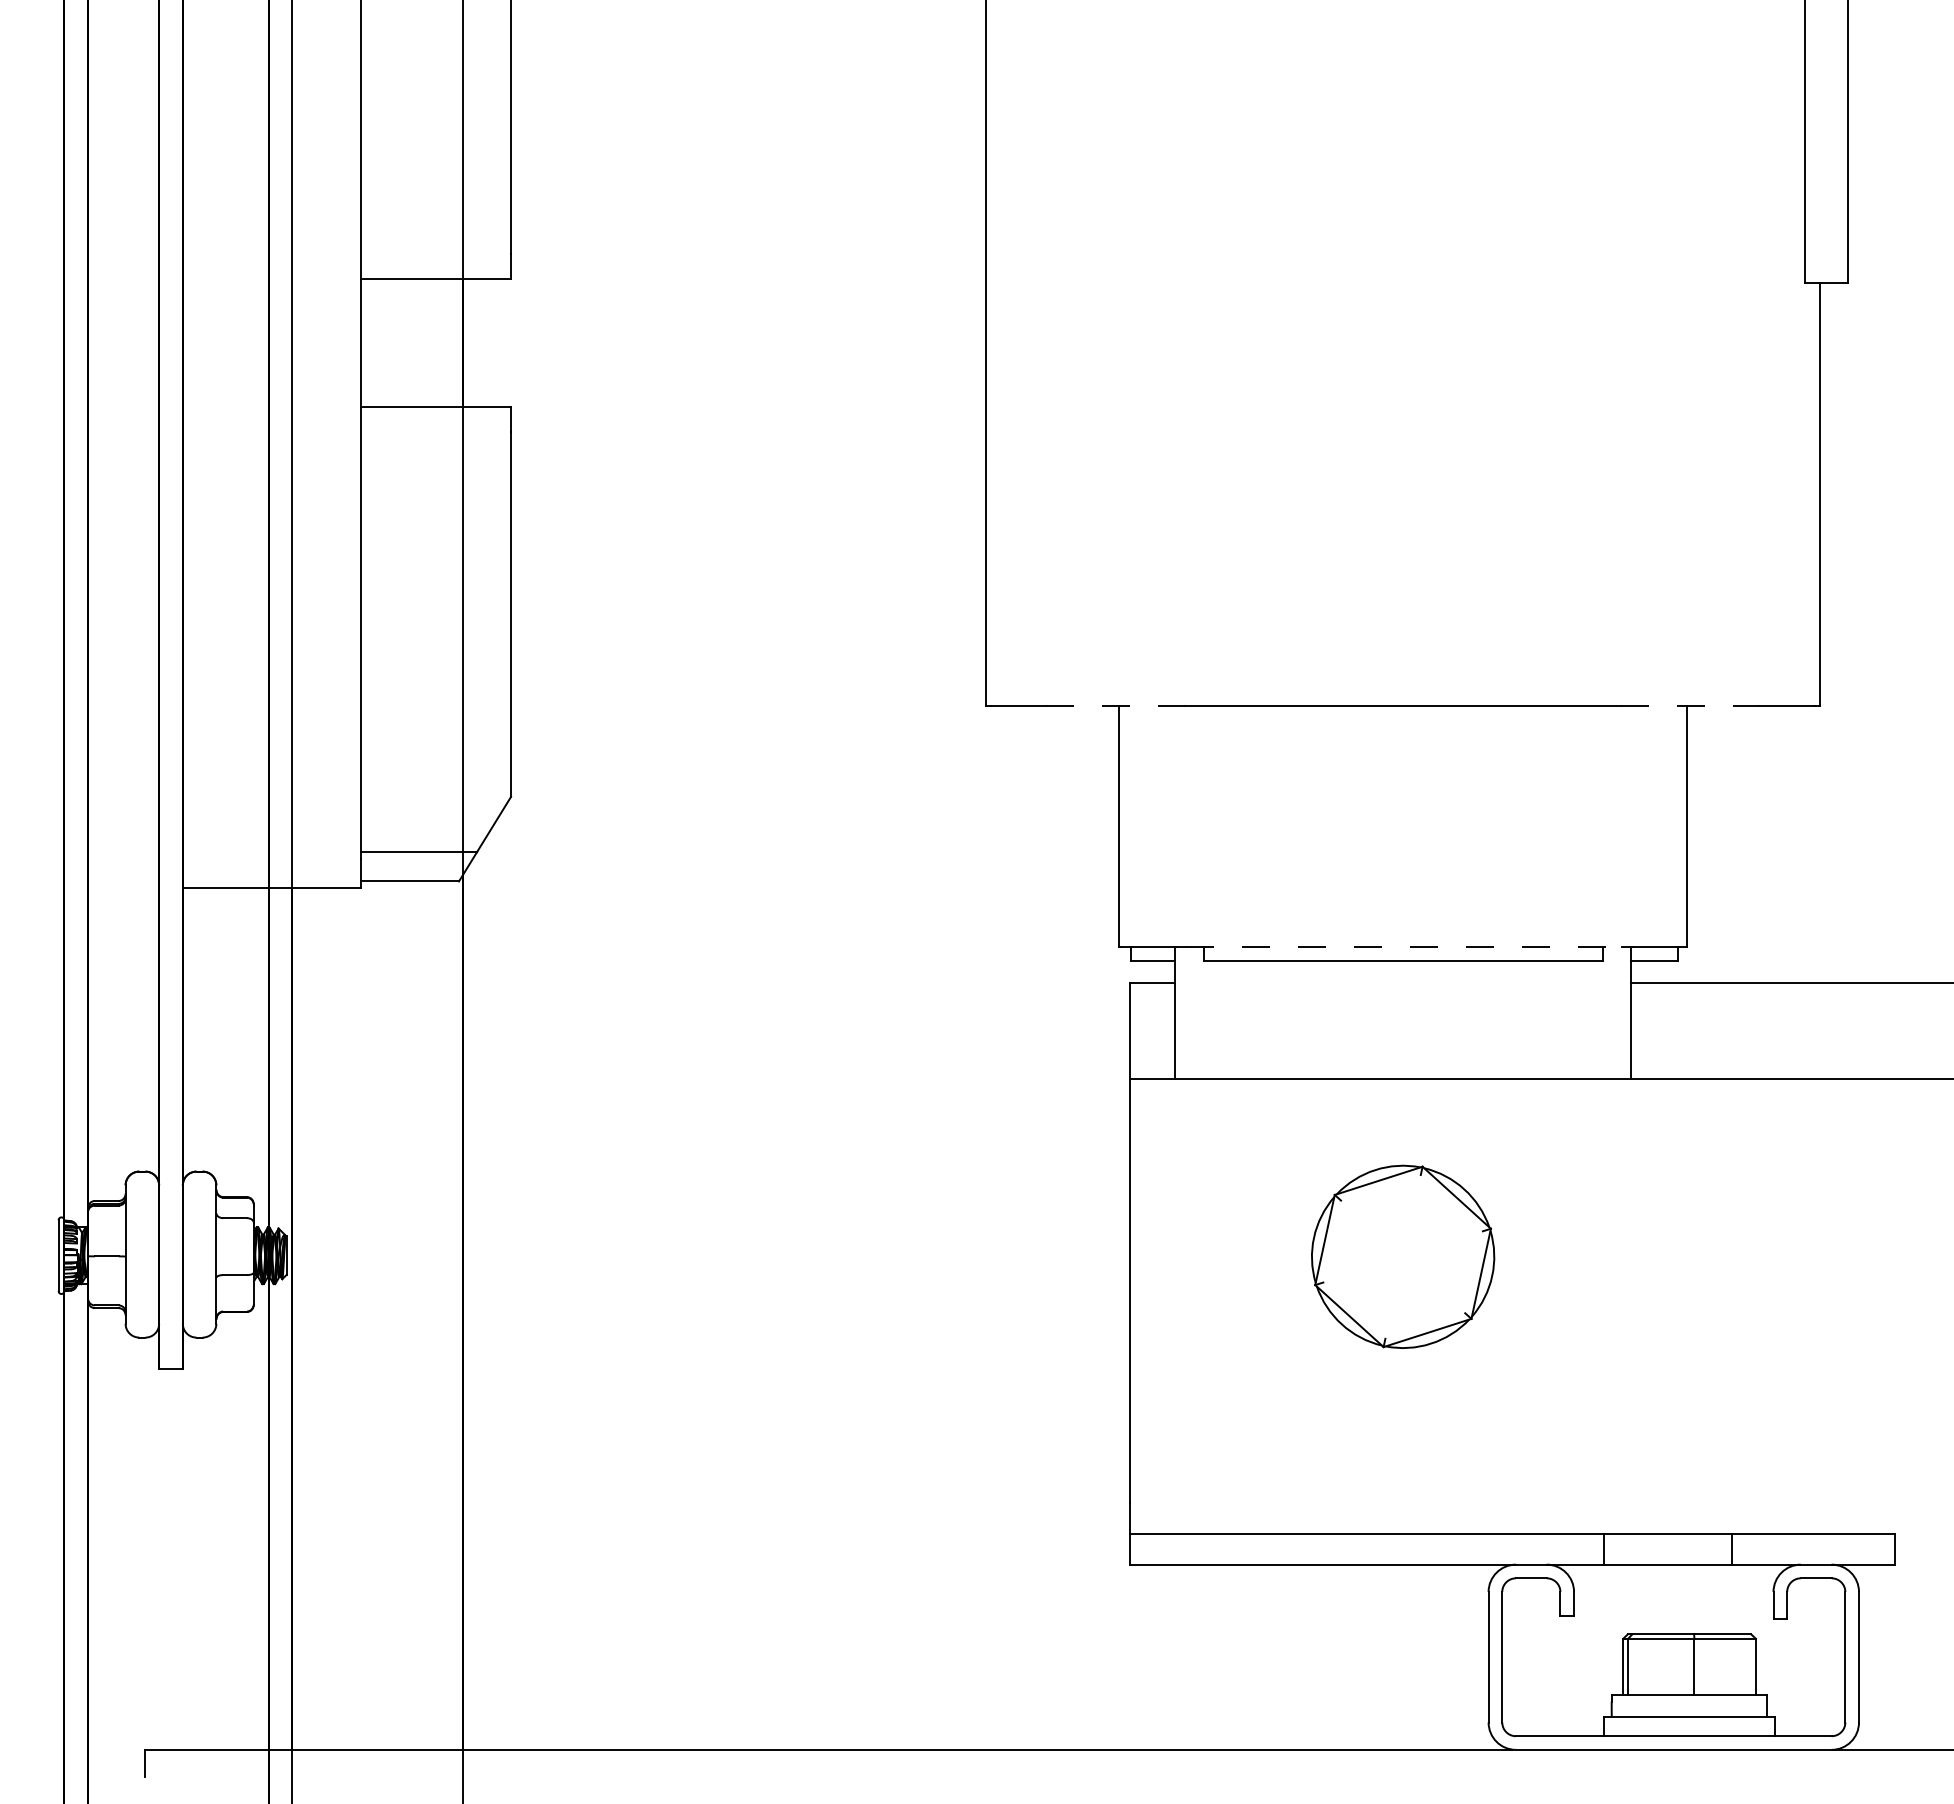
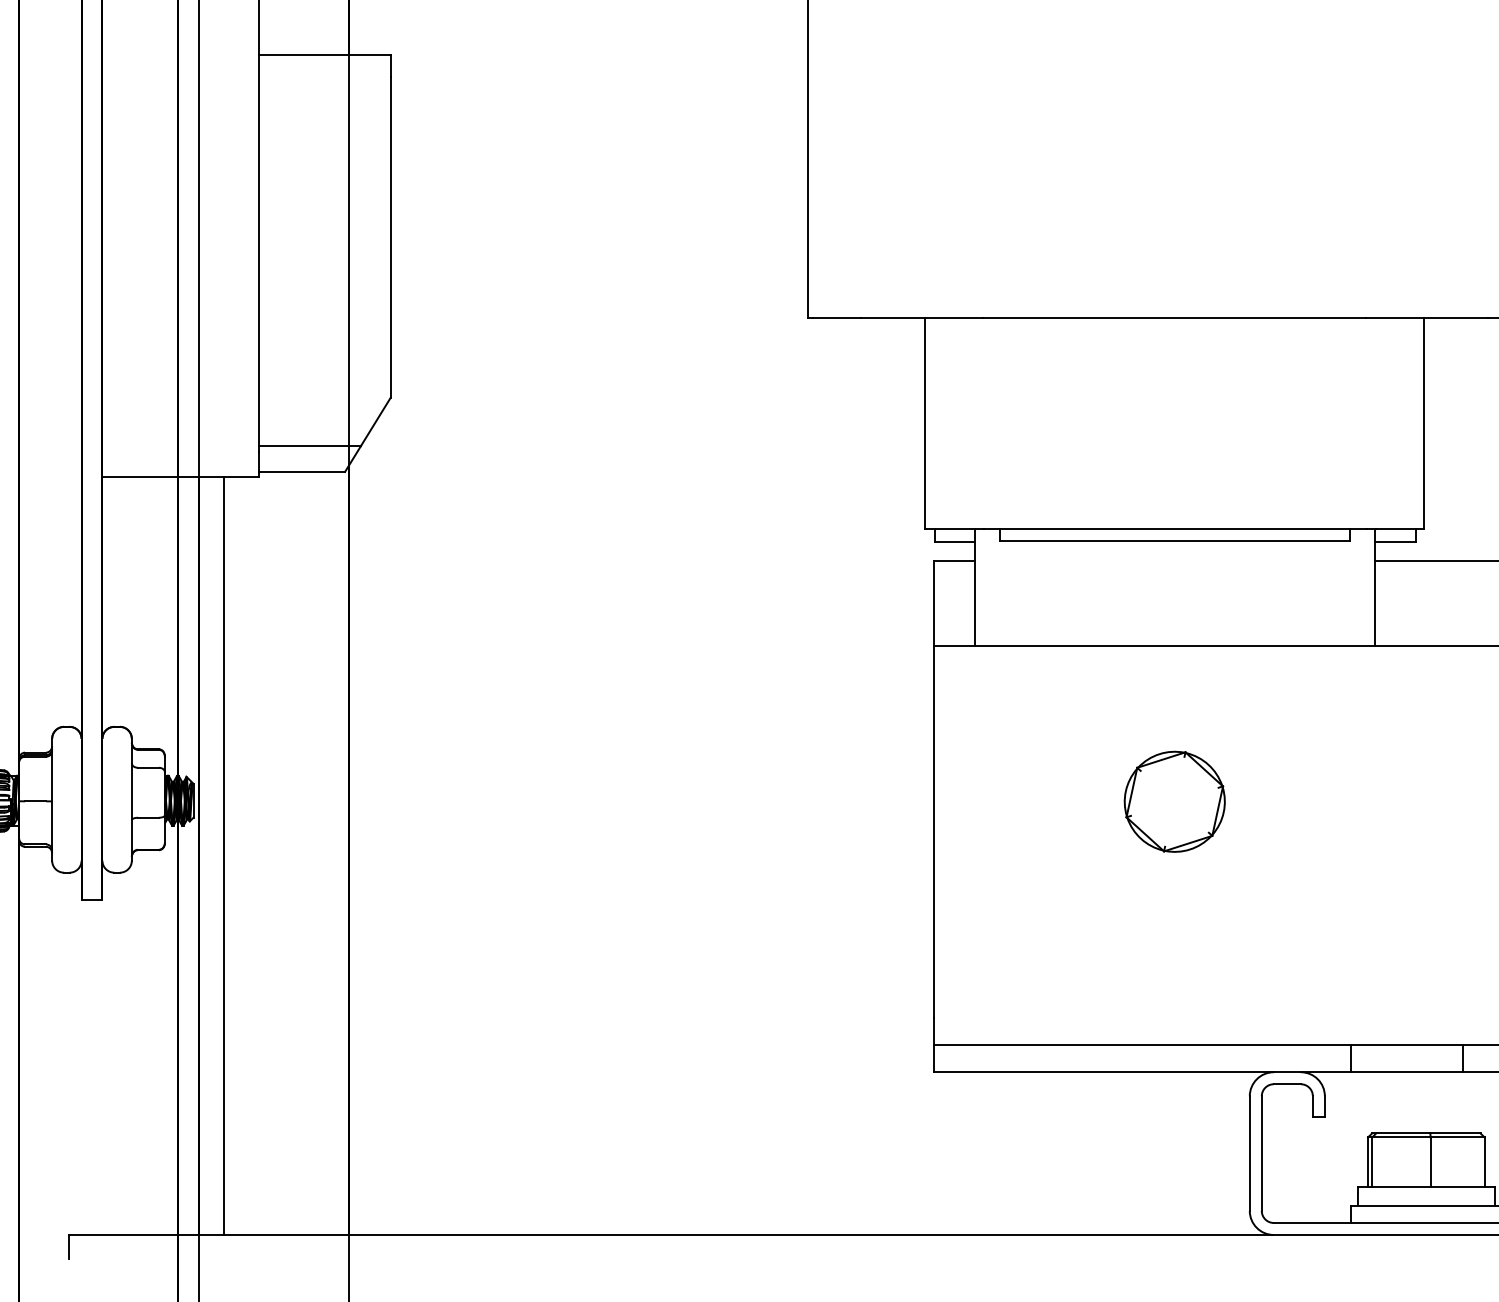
line: (1115, 706) -> (921, 318), dashed -> solid
line: (1690, 706) -> (1427, 318), dashed -> solid
line: (1404, 946) -> (1175, 529), dashed -> solid
part: (1403, 1256) -> (1175, 801), size x0.62
line: (320, 1318) -> (223, 855), added

